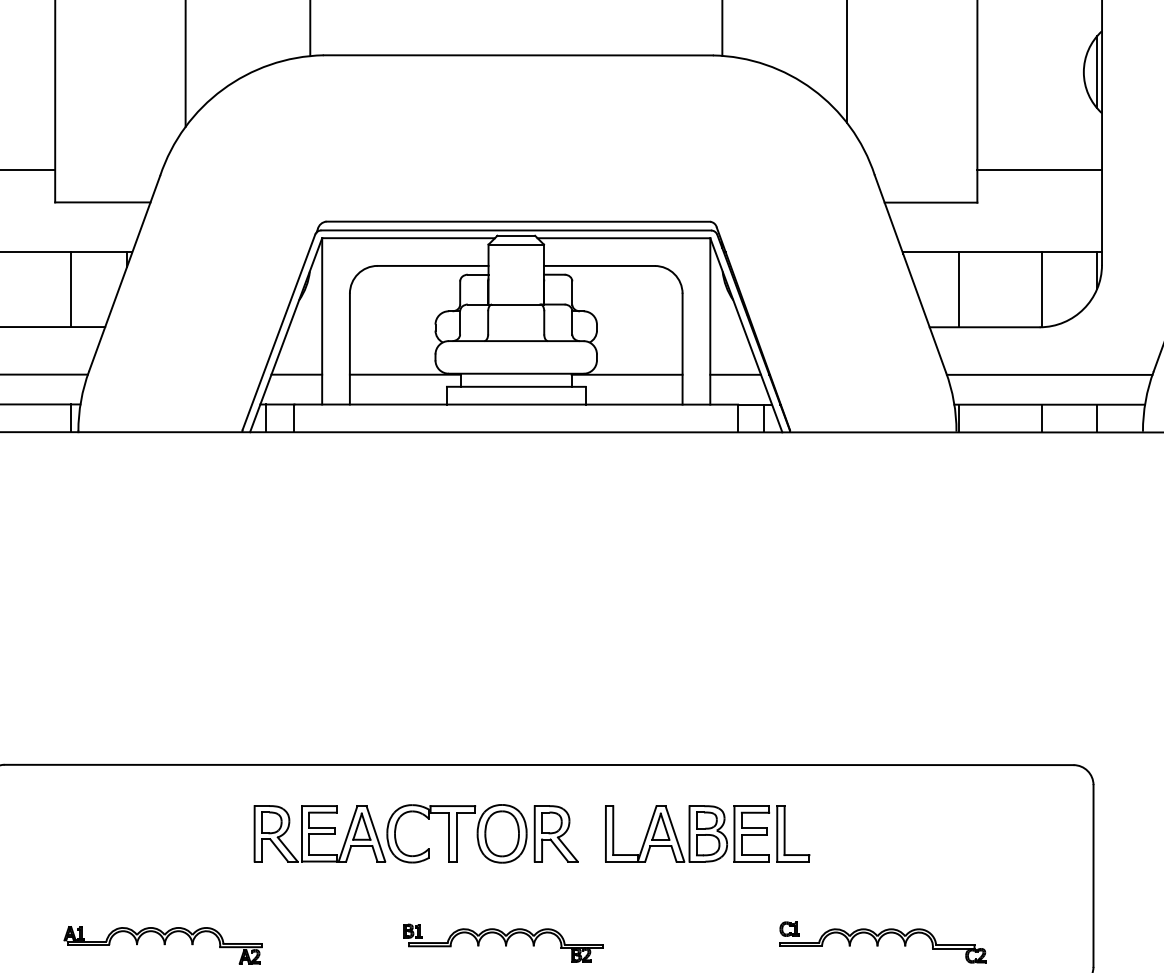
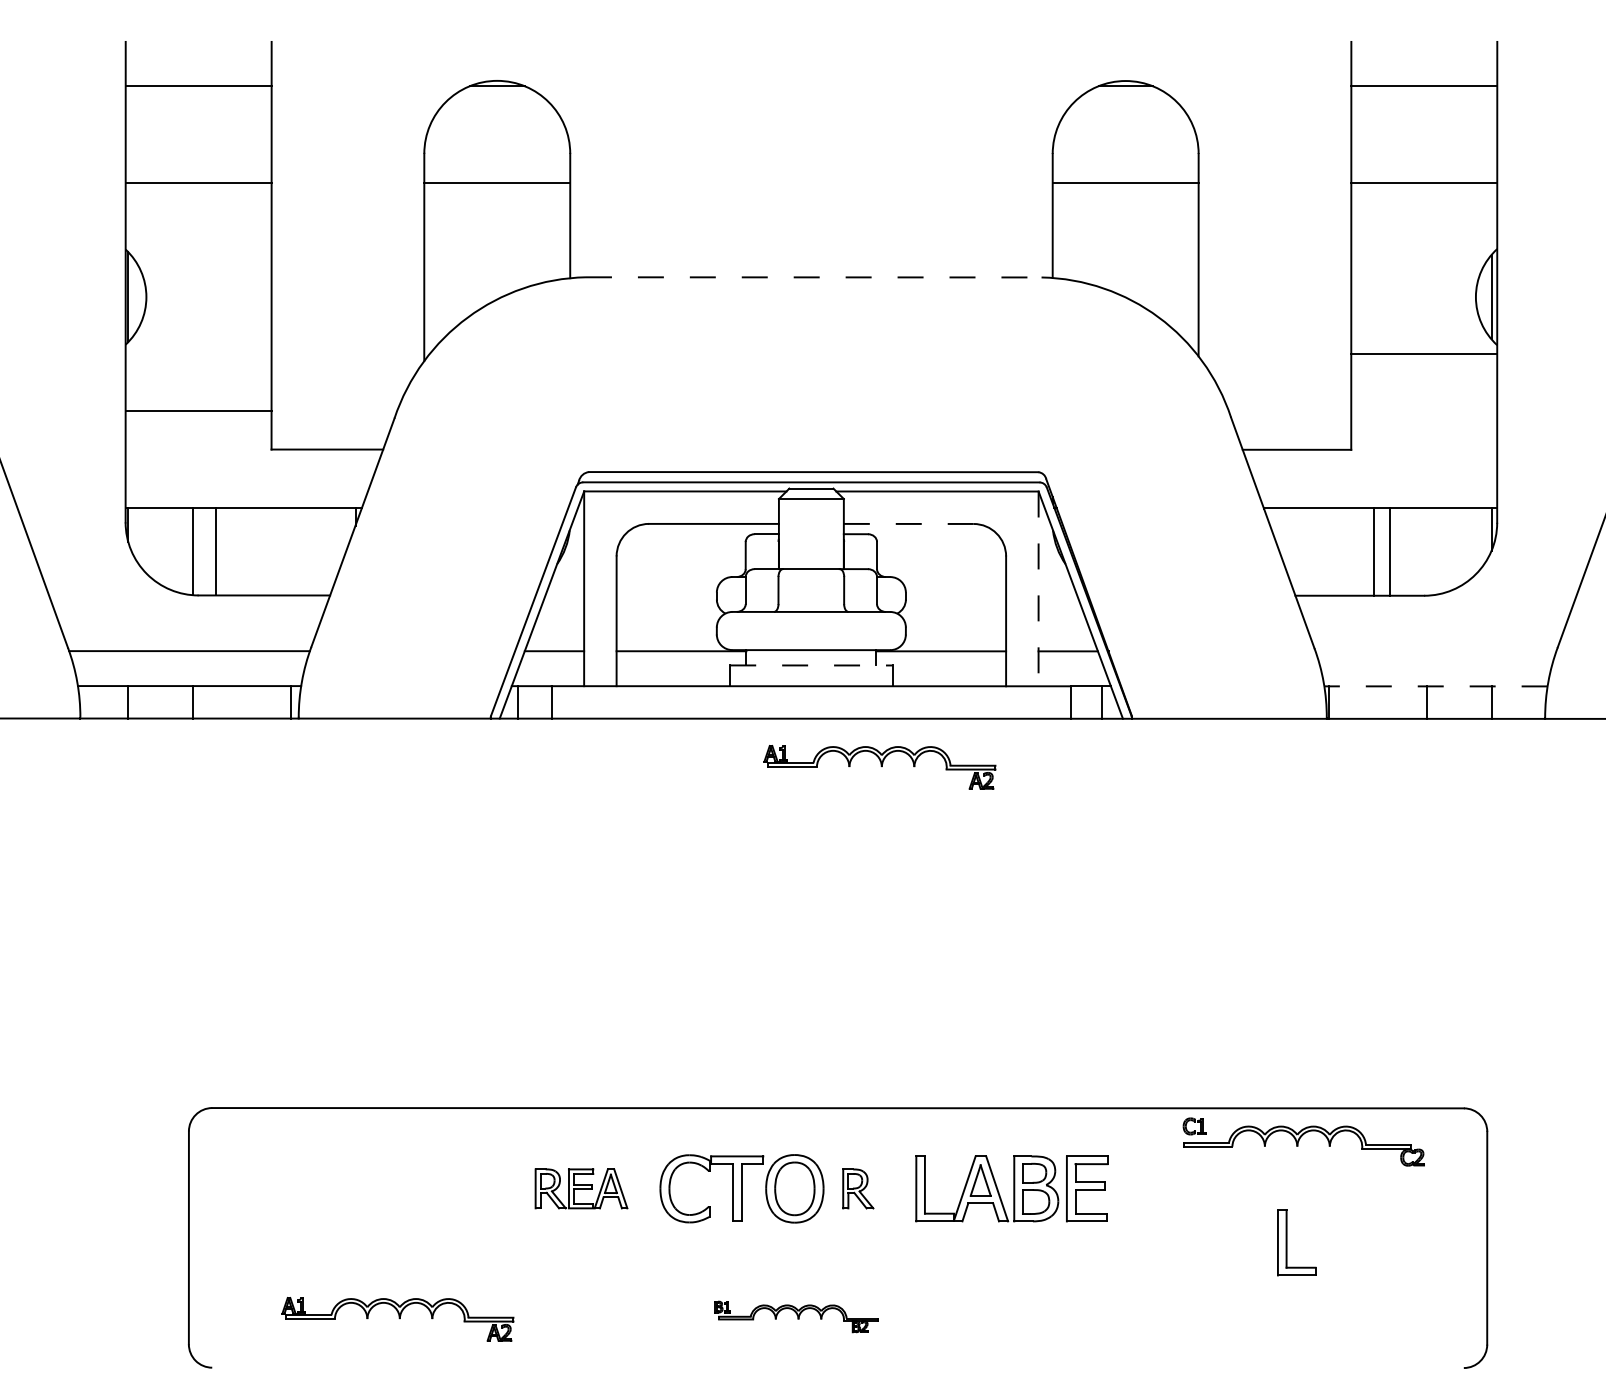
line: (518, 55) -> (813, 277), solid -> dashed
line: (1039, 169) -> (1424, 354), moved
line: (599, 265) -> (908, 523), solid -> dashed
line: (71, 289) -> (215, 551), moved
line: (958, 289) -> (1390, 551), moved
line: (1041, 289) -> (1373, 551), moved
line: (710, 321) -> (1038, 589), solid -> dashed
line: (1049, 374) -> (1435, 651), removed
line: (516, 386) -> (811, 665), solid -> dashed
line: (1049, 404) -> (1435, 686), solid -> dashed
part: (574, 473) -> (879, 767), added
part: (319, 833) -> (581, 1188), size x0.6
part: (556, 833) -> (858, 1188), size x0.6
part: (785, 833) -> (1287, 1242), moved
part: (503, 942) -> (796, 1316), size x0.7
part: (882, 942) -> (1303, 1141), moved

